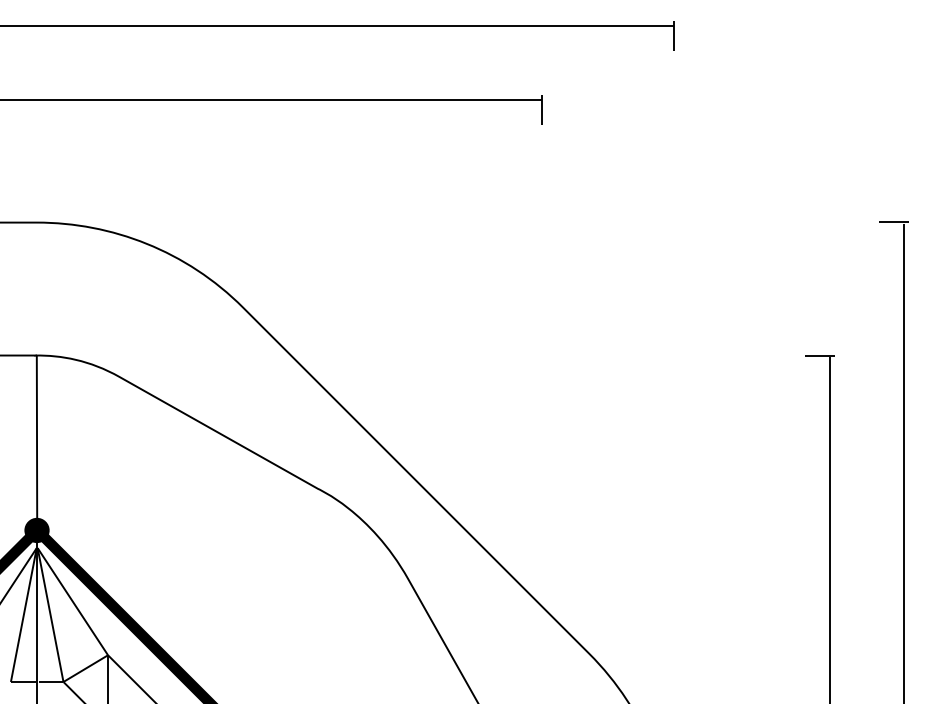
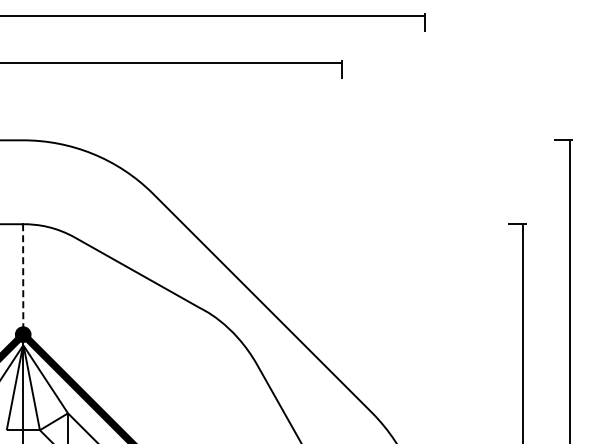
line: (37, 443) -> (23, 279), solid -> dashed

